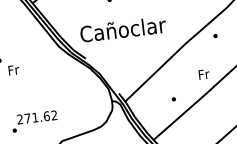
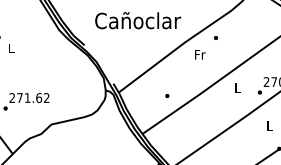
text: (123, 29) -> (138, 20), moved
text: (13, 70) -> (11, 48), Fr -> L
text: (204, 74) -> (200, 54), moved

